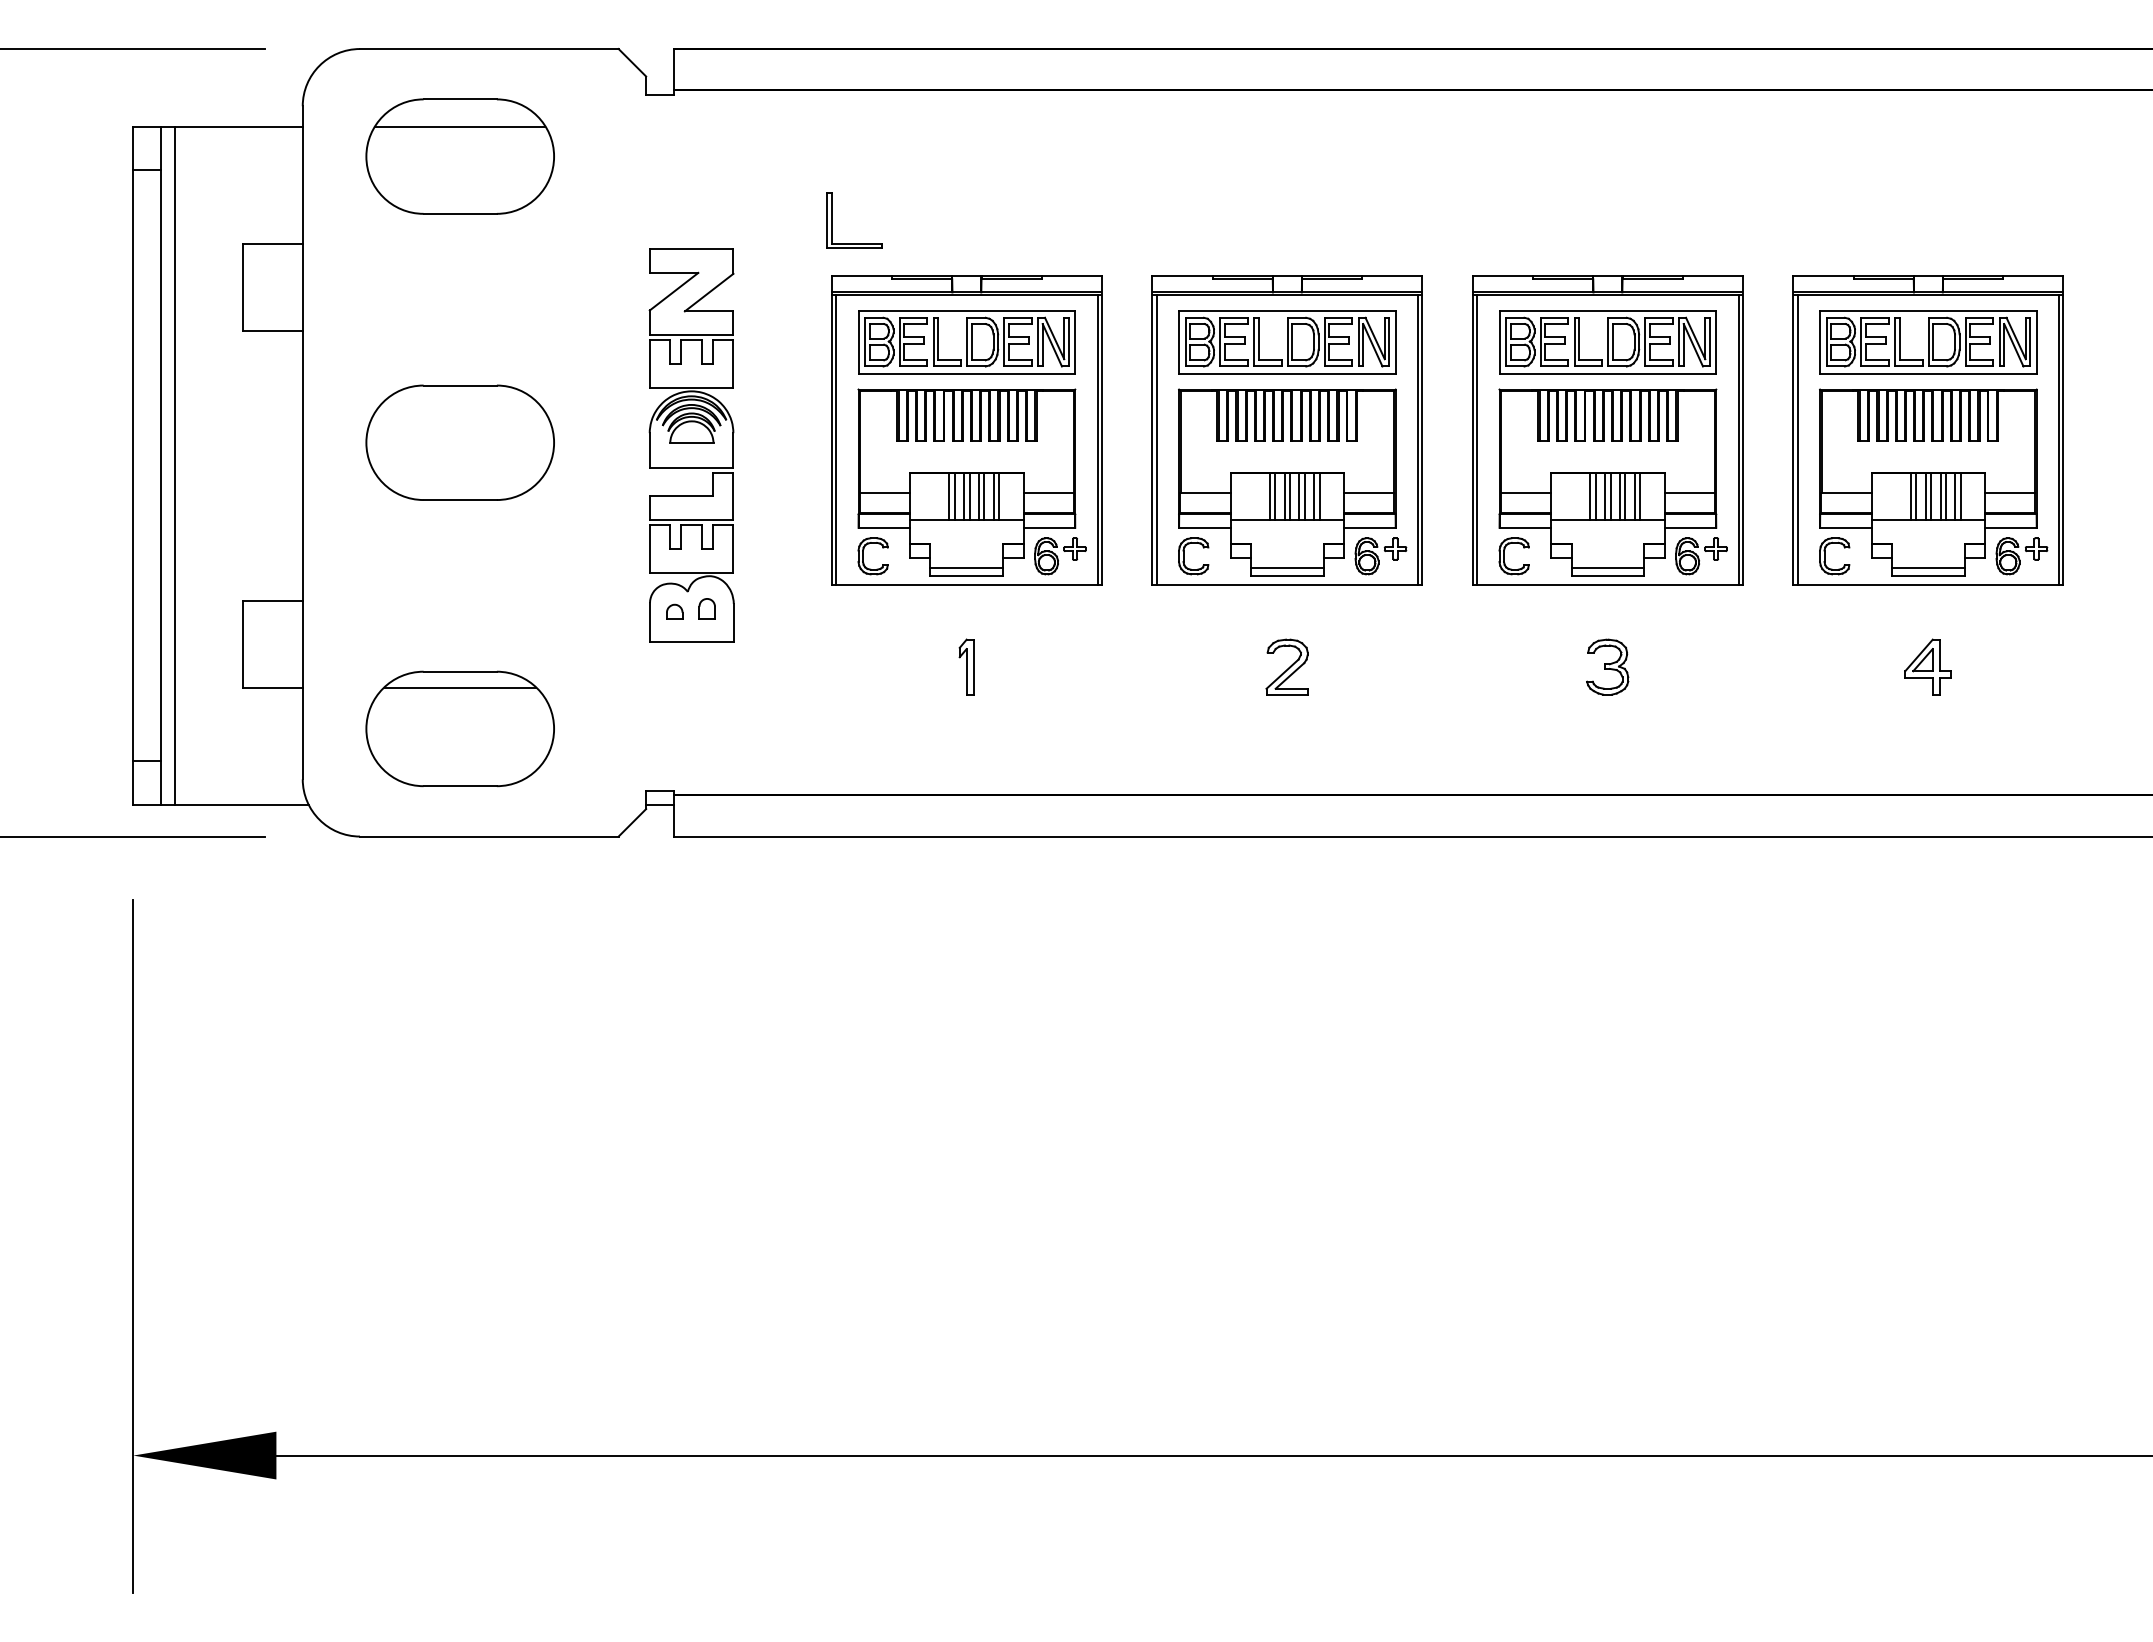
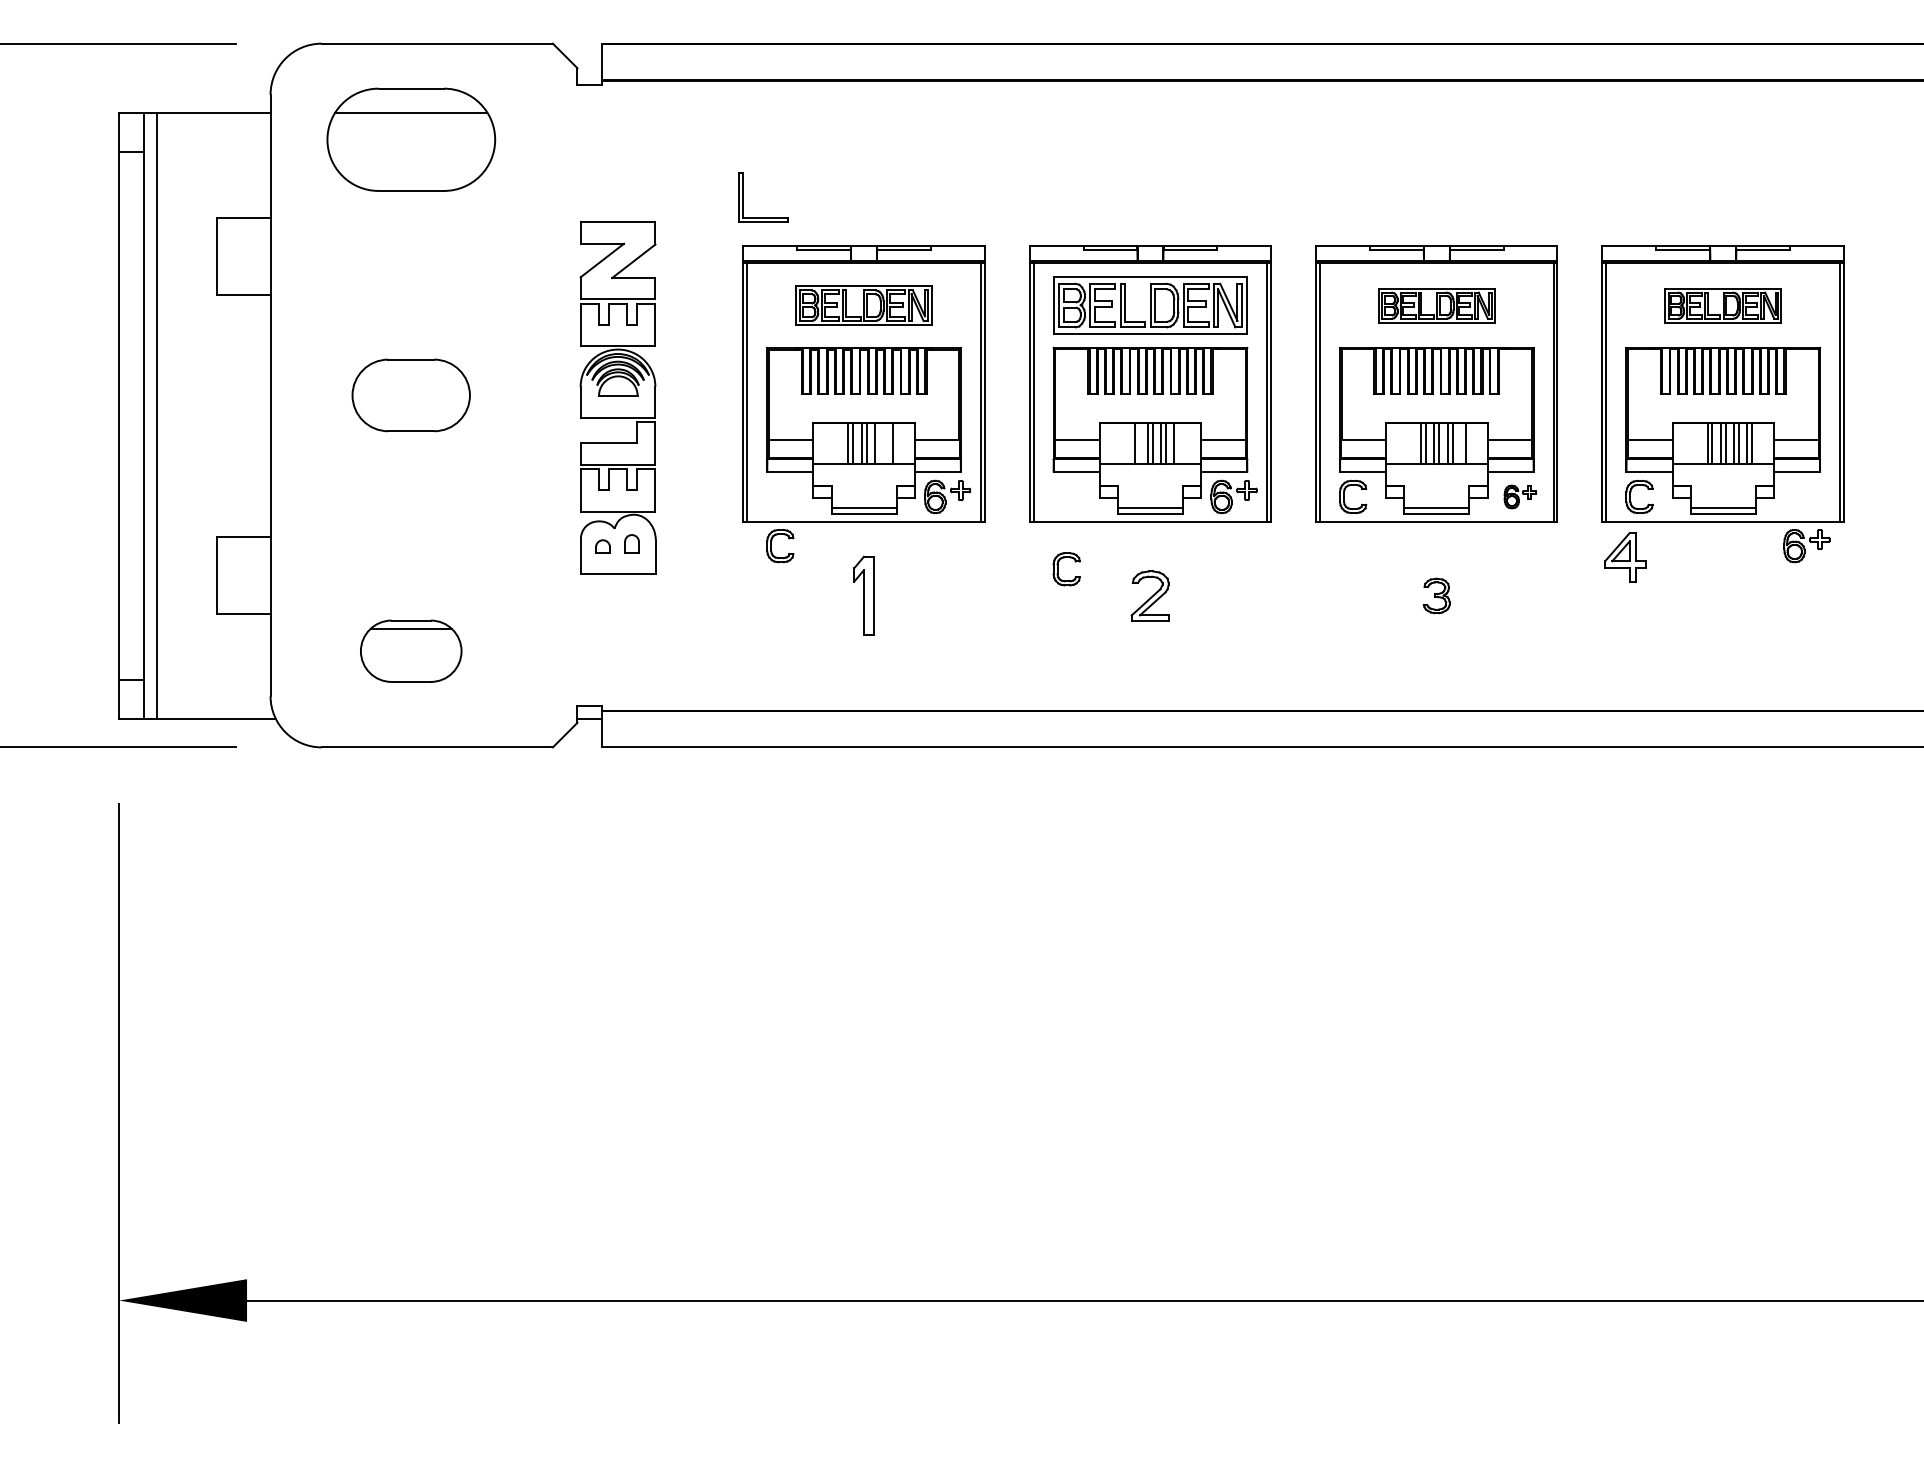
part: (966, 342) -> (863, 305), size x0.7
part: (1607, 342) -> (1436, 305), size x0.6
part: (1928, 342) -> (1723, 305), size x0.6
part: (459, 442) -> (410, 395), size x0.7
line: (984, 496) -> (879, 443), removed
line: (993, 496) -> (887, 443), removed
line: (1275, 496) -> (1139, 443), removed
line: (1319, 496) -> (1179, 443), removed
line: (1634, 496) -> (1460, 443), removed
part: (863, 556) -> (771, 546), moved
part: (1184, 556) -> (1058, 569), moved
part: (1701, 556) -> (1520, 497), size x0.7
part: (2021, 556) -> (1806, 546), moved
part: (966, 666) -> (863, 595), size x1.6
part: (1607, 666) -> (1436, 595), size x0.7
part: (1927, 666) -> (1625, 557), moved
part: (459, 728) -> (410, 650), size x0.6

